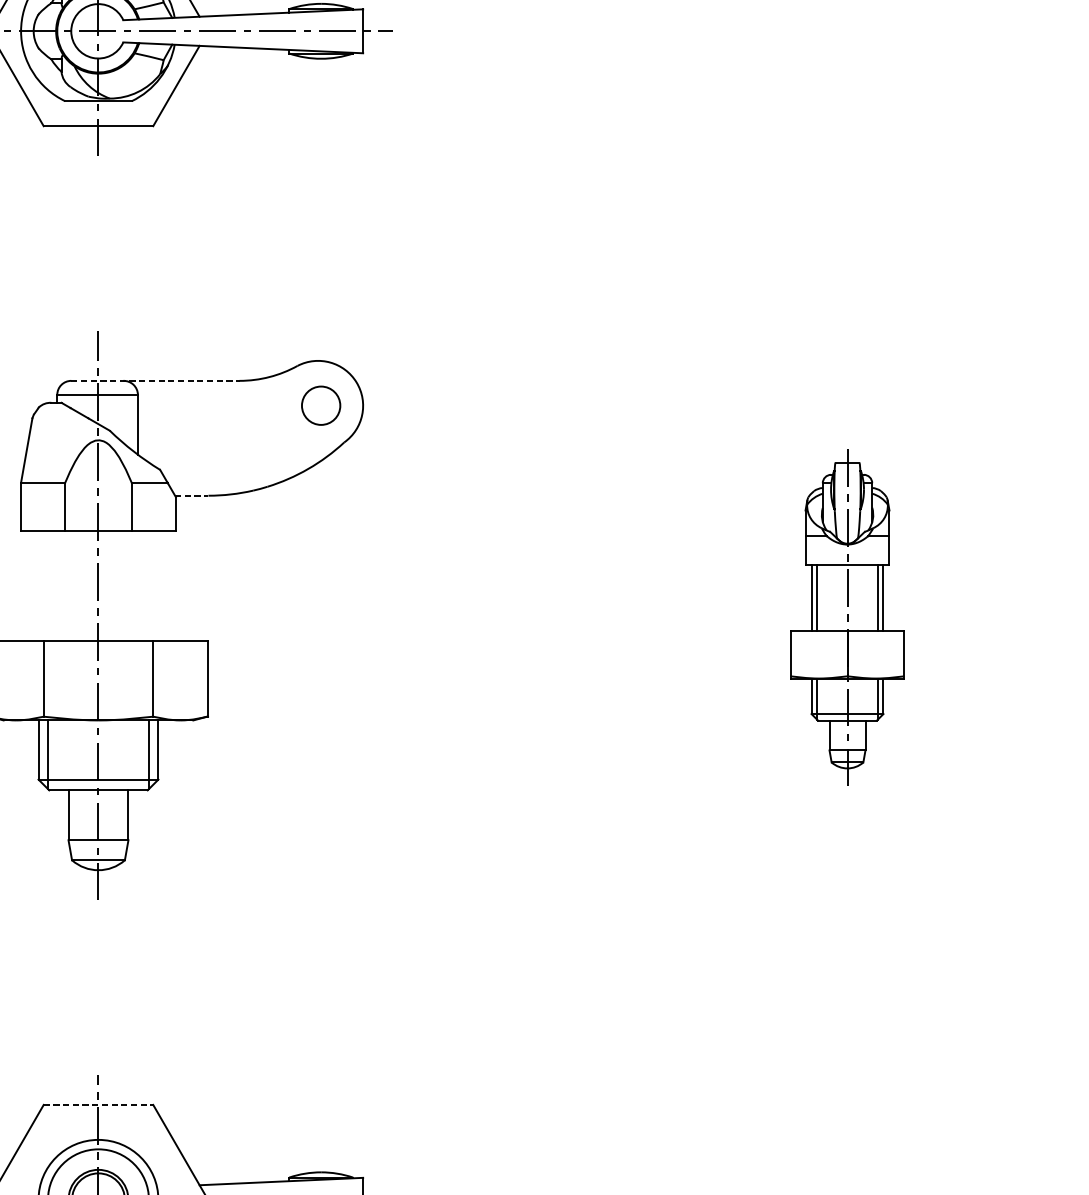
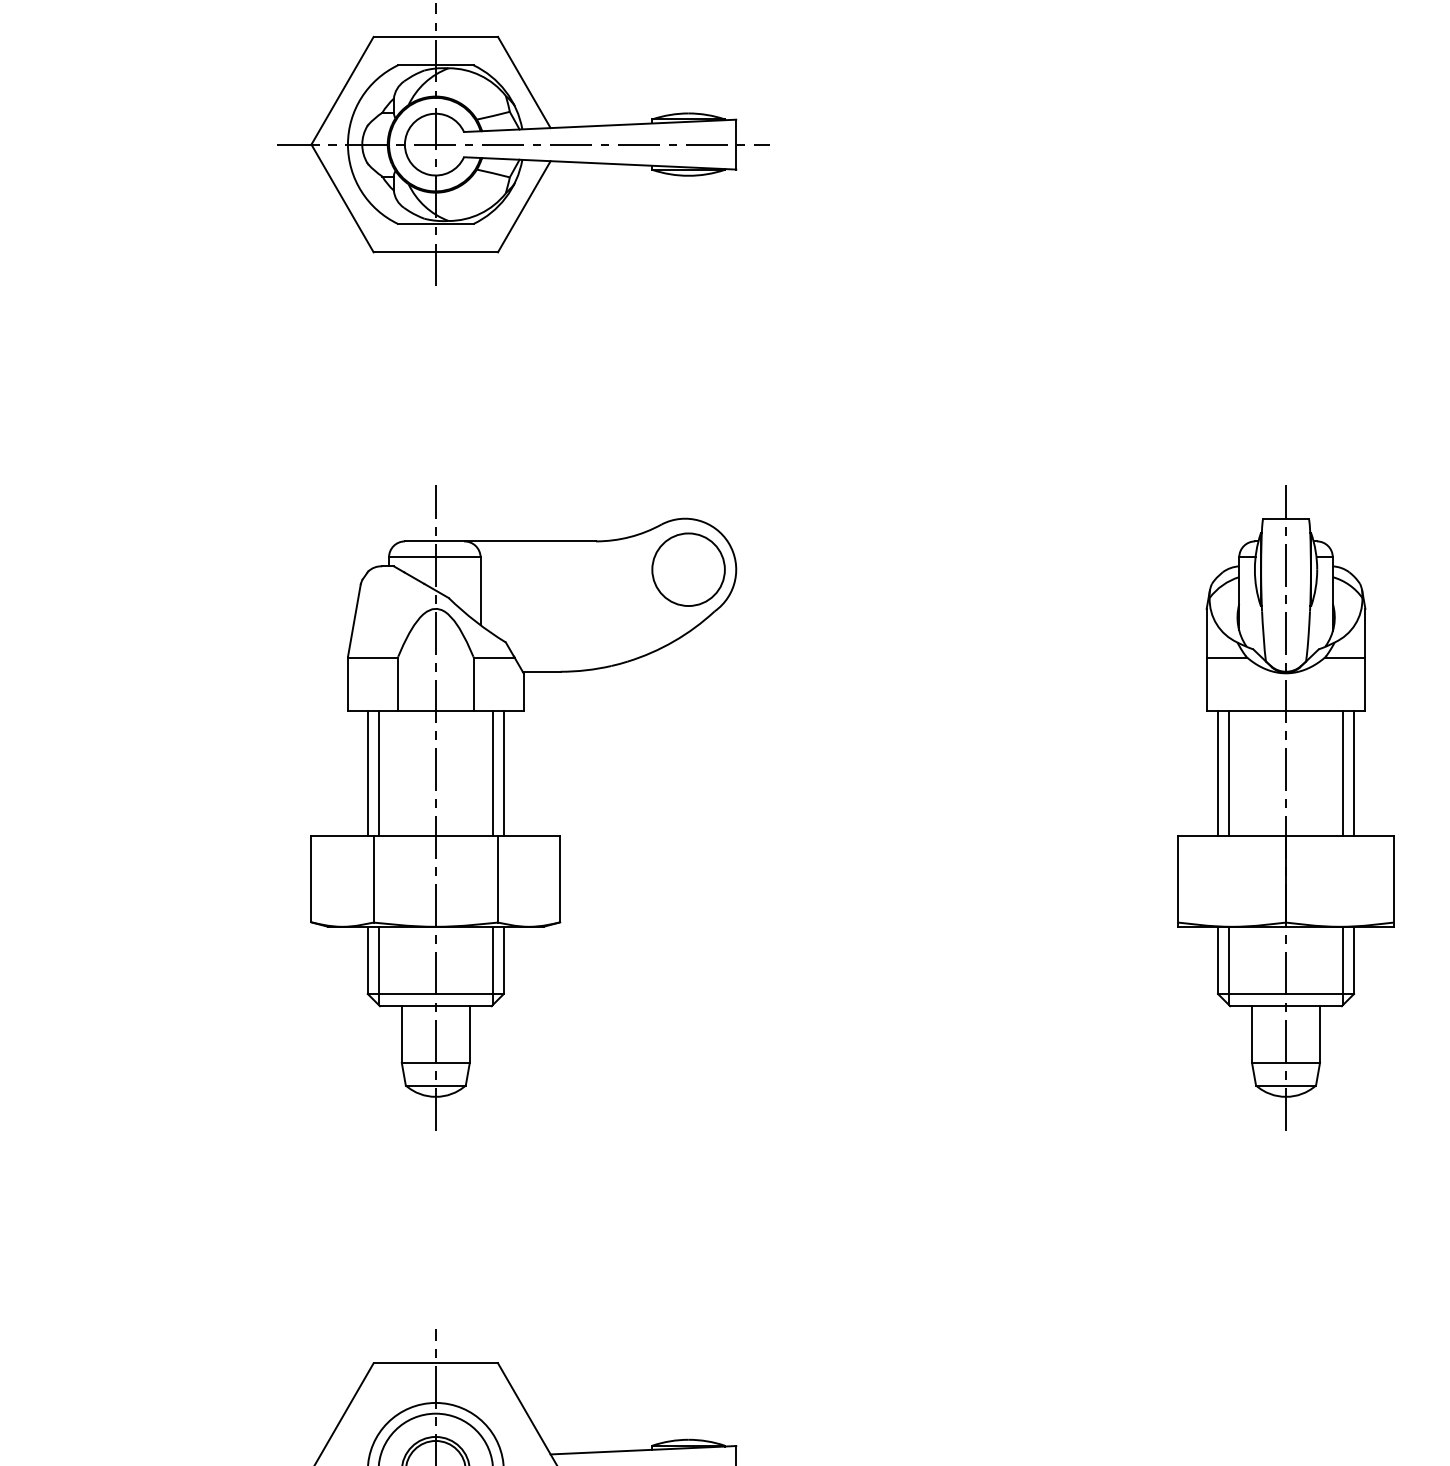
line: (155, 380) -> (500, 541), dashed -> solid
circle: (321, 405) -> (688, 569), size x1.67
line: (191, 495) -> (541, 671), dashed -> solid
line: (38, 585) -> (367, 773), added
line: (47, 585) -> (378, 773), added
line: (149, 585) -> (493, 773), added
line: (158, 585) -> (503, 773), added
part: (847, 615) -> (1285, 807), size x1.67
line: (99, 1105) -> (436, 1363), dashed -> solid

